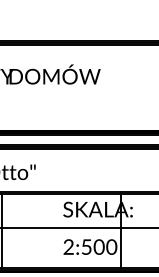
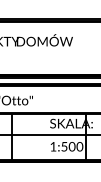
text: (68, 246) -> (53, 146), 2:500 -> 1:500

